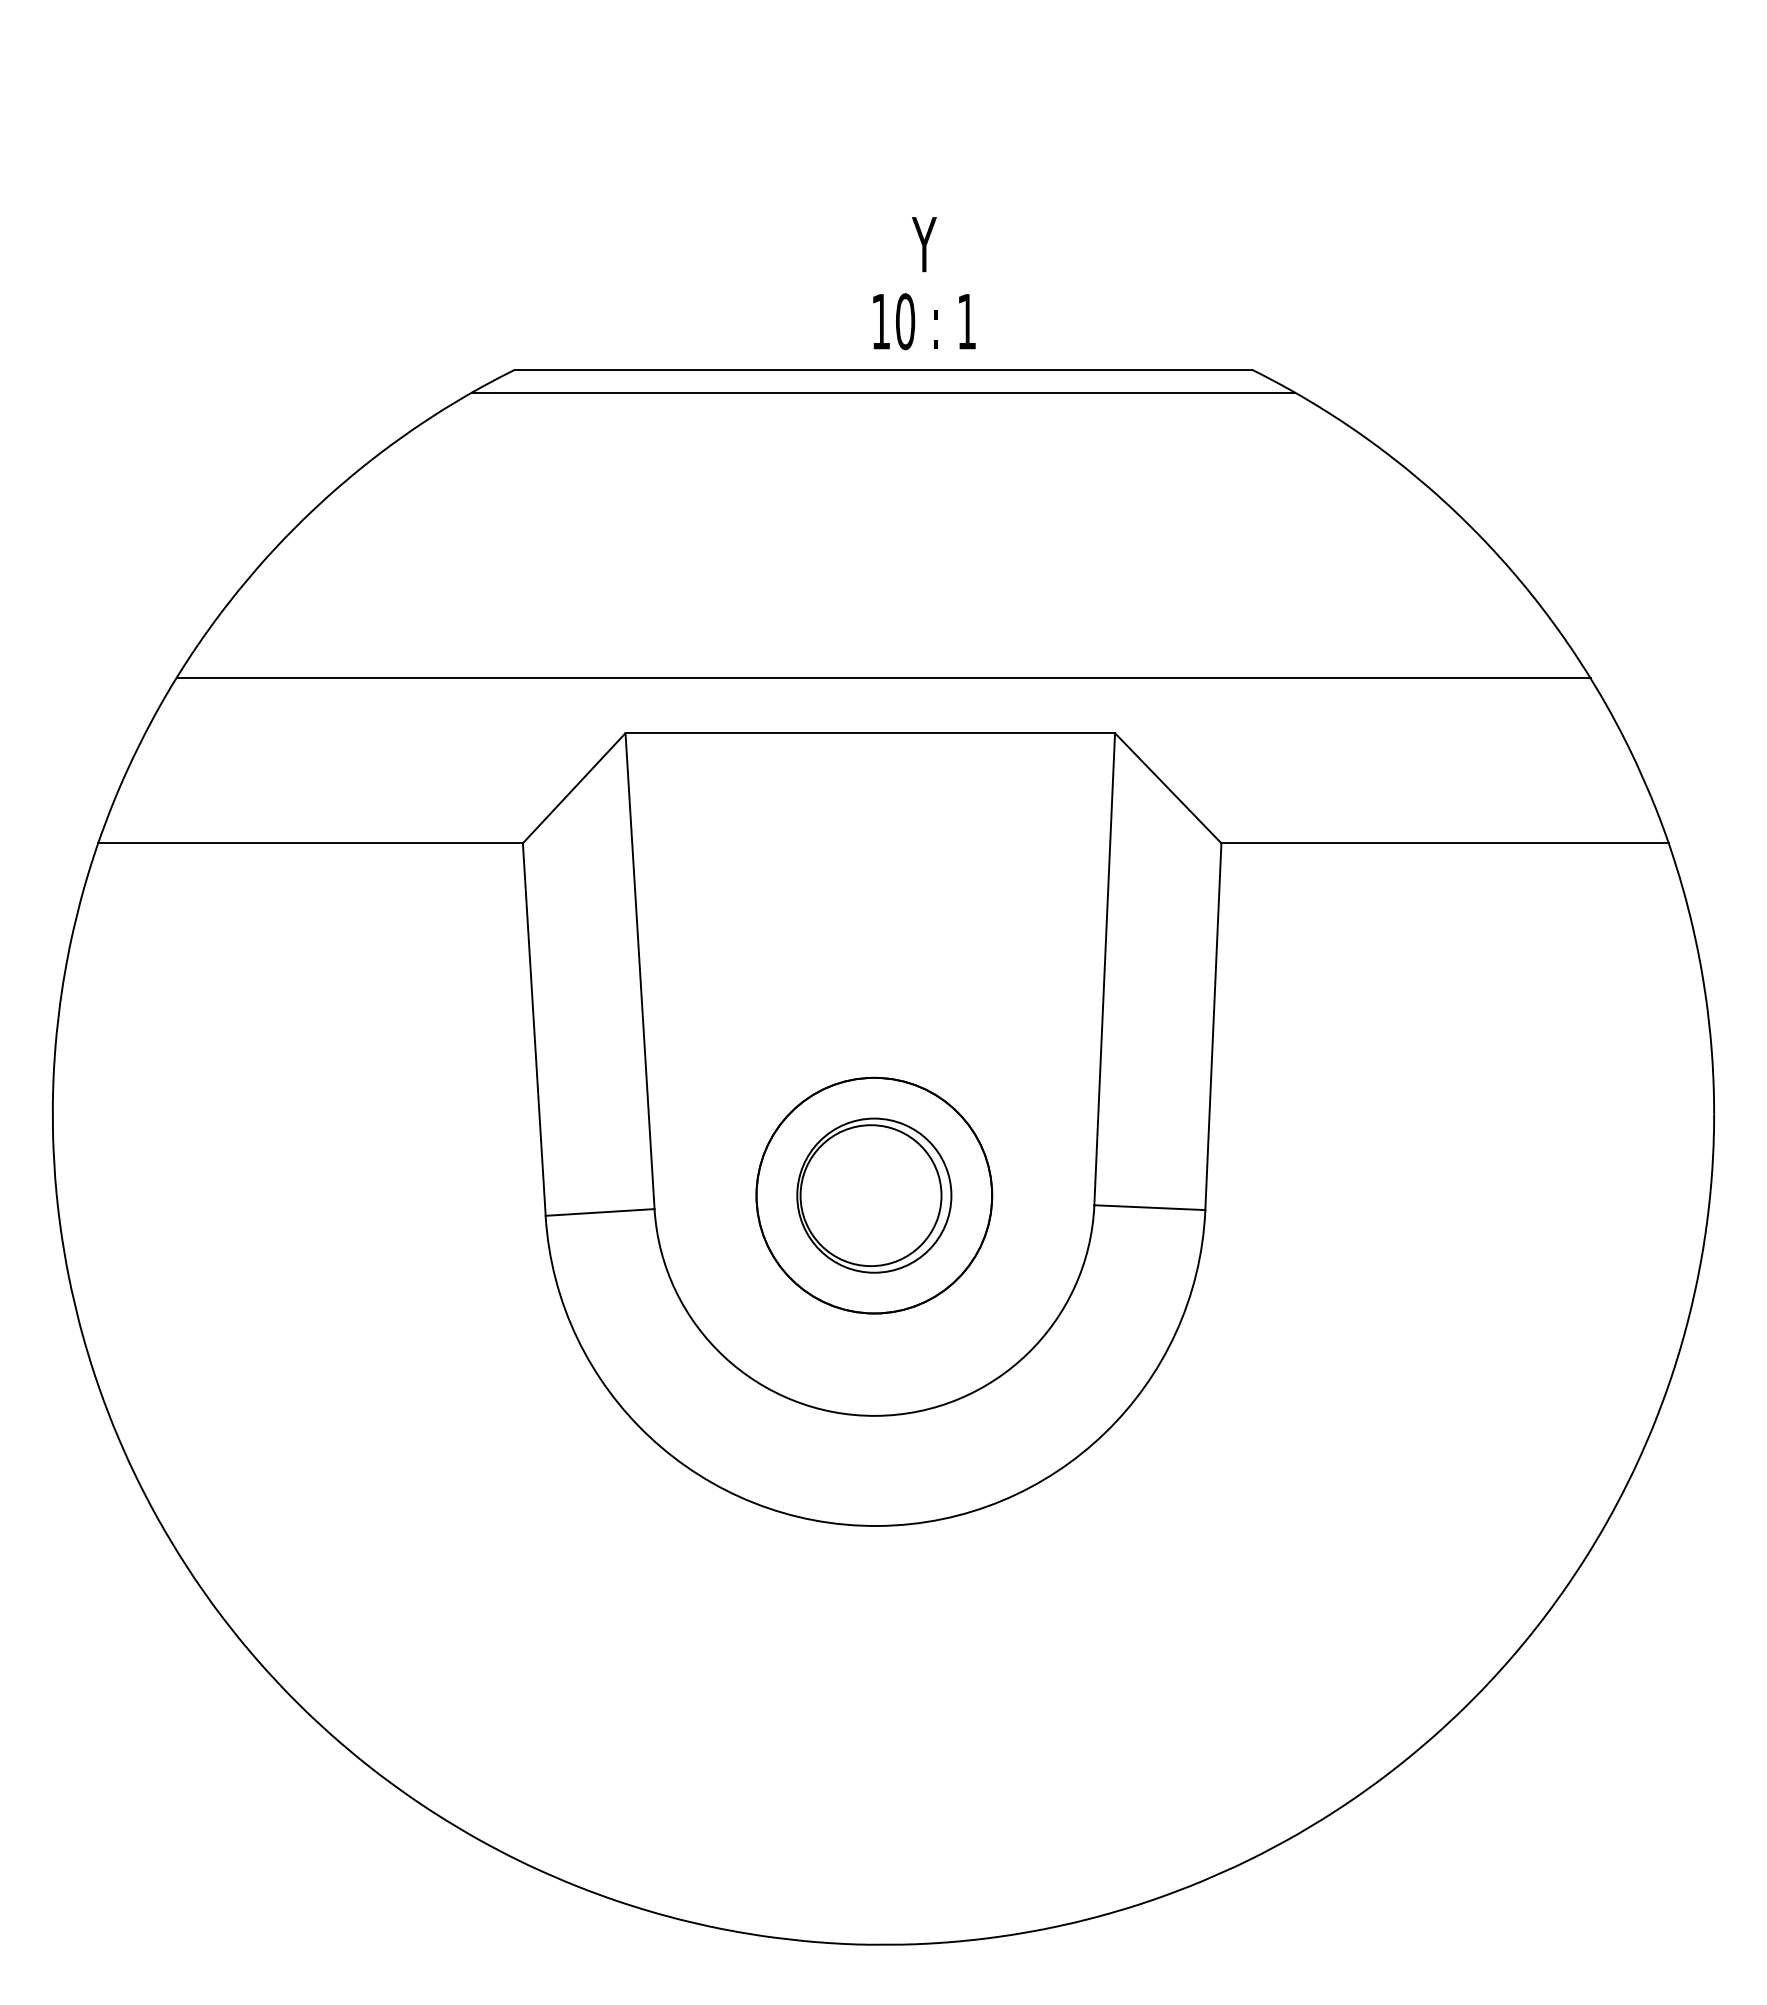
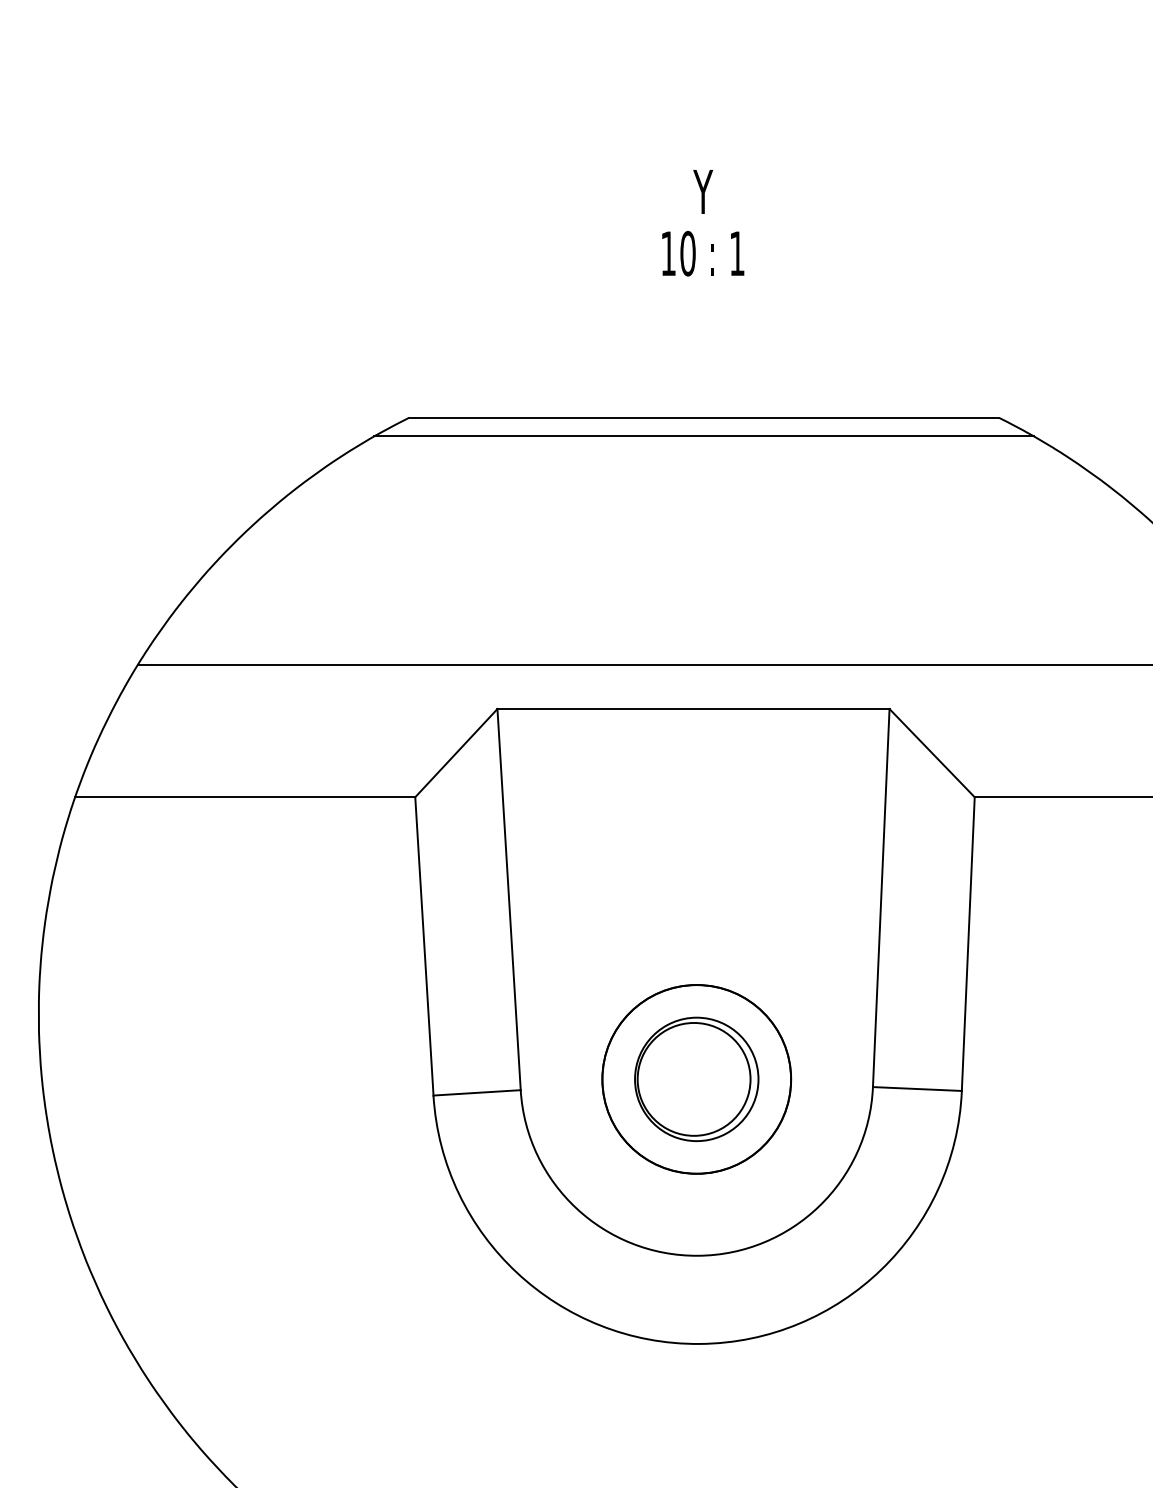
text: (924, 283) -> (703, 223), moved

